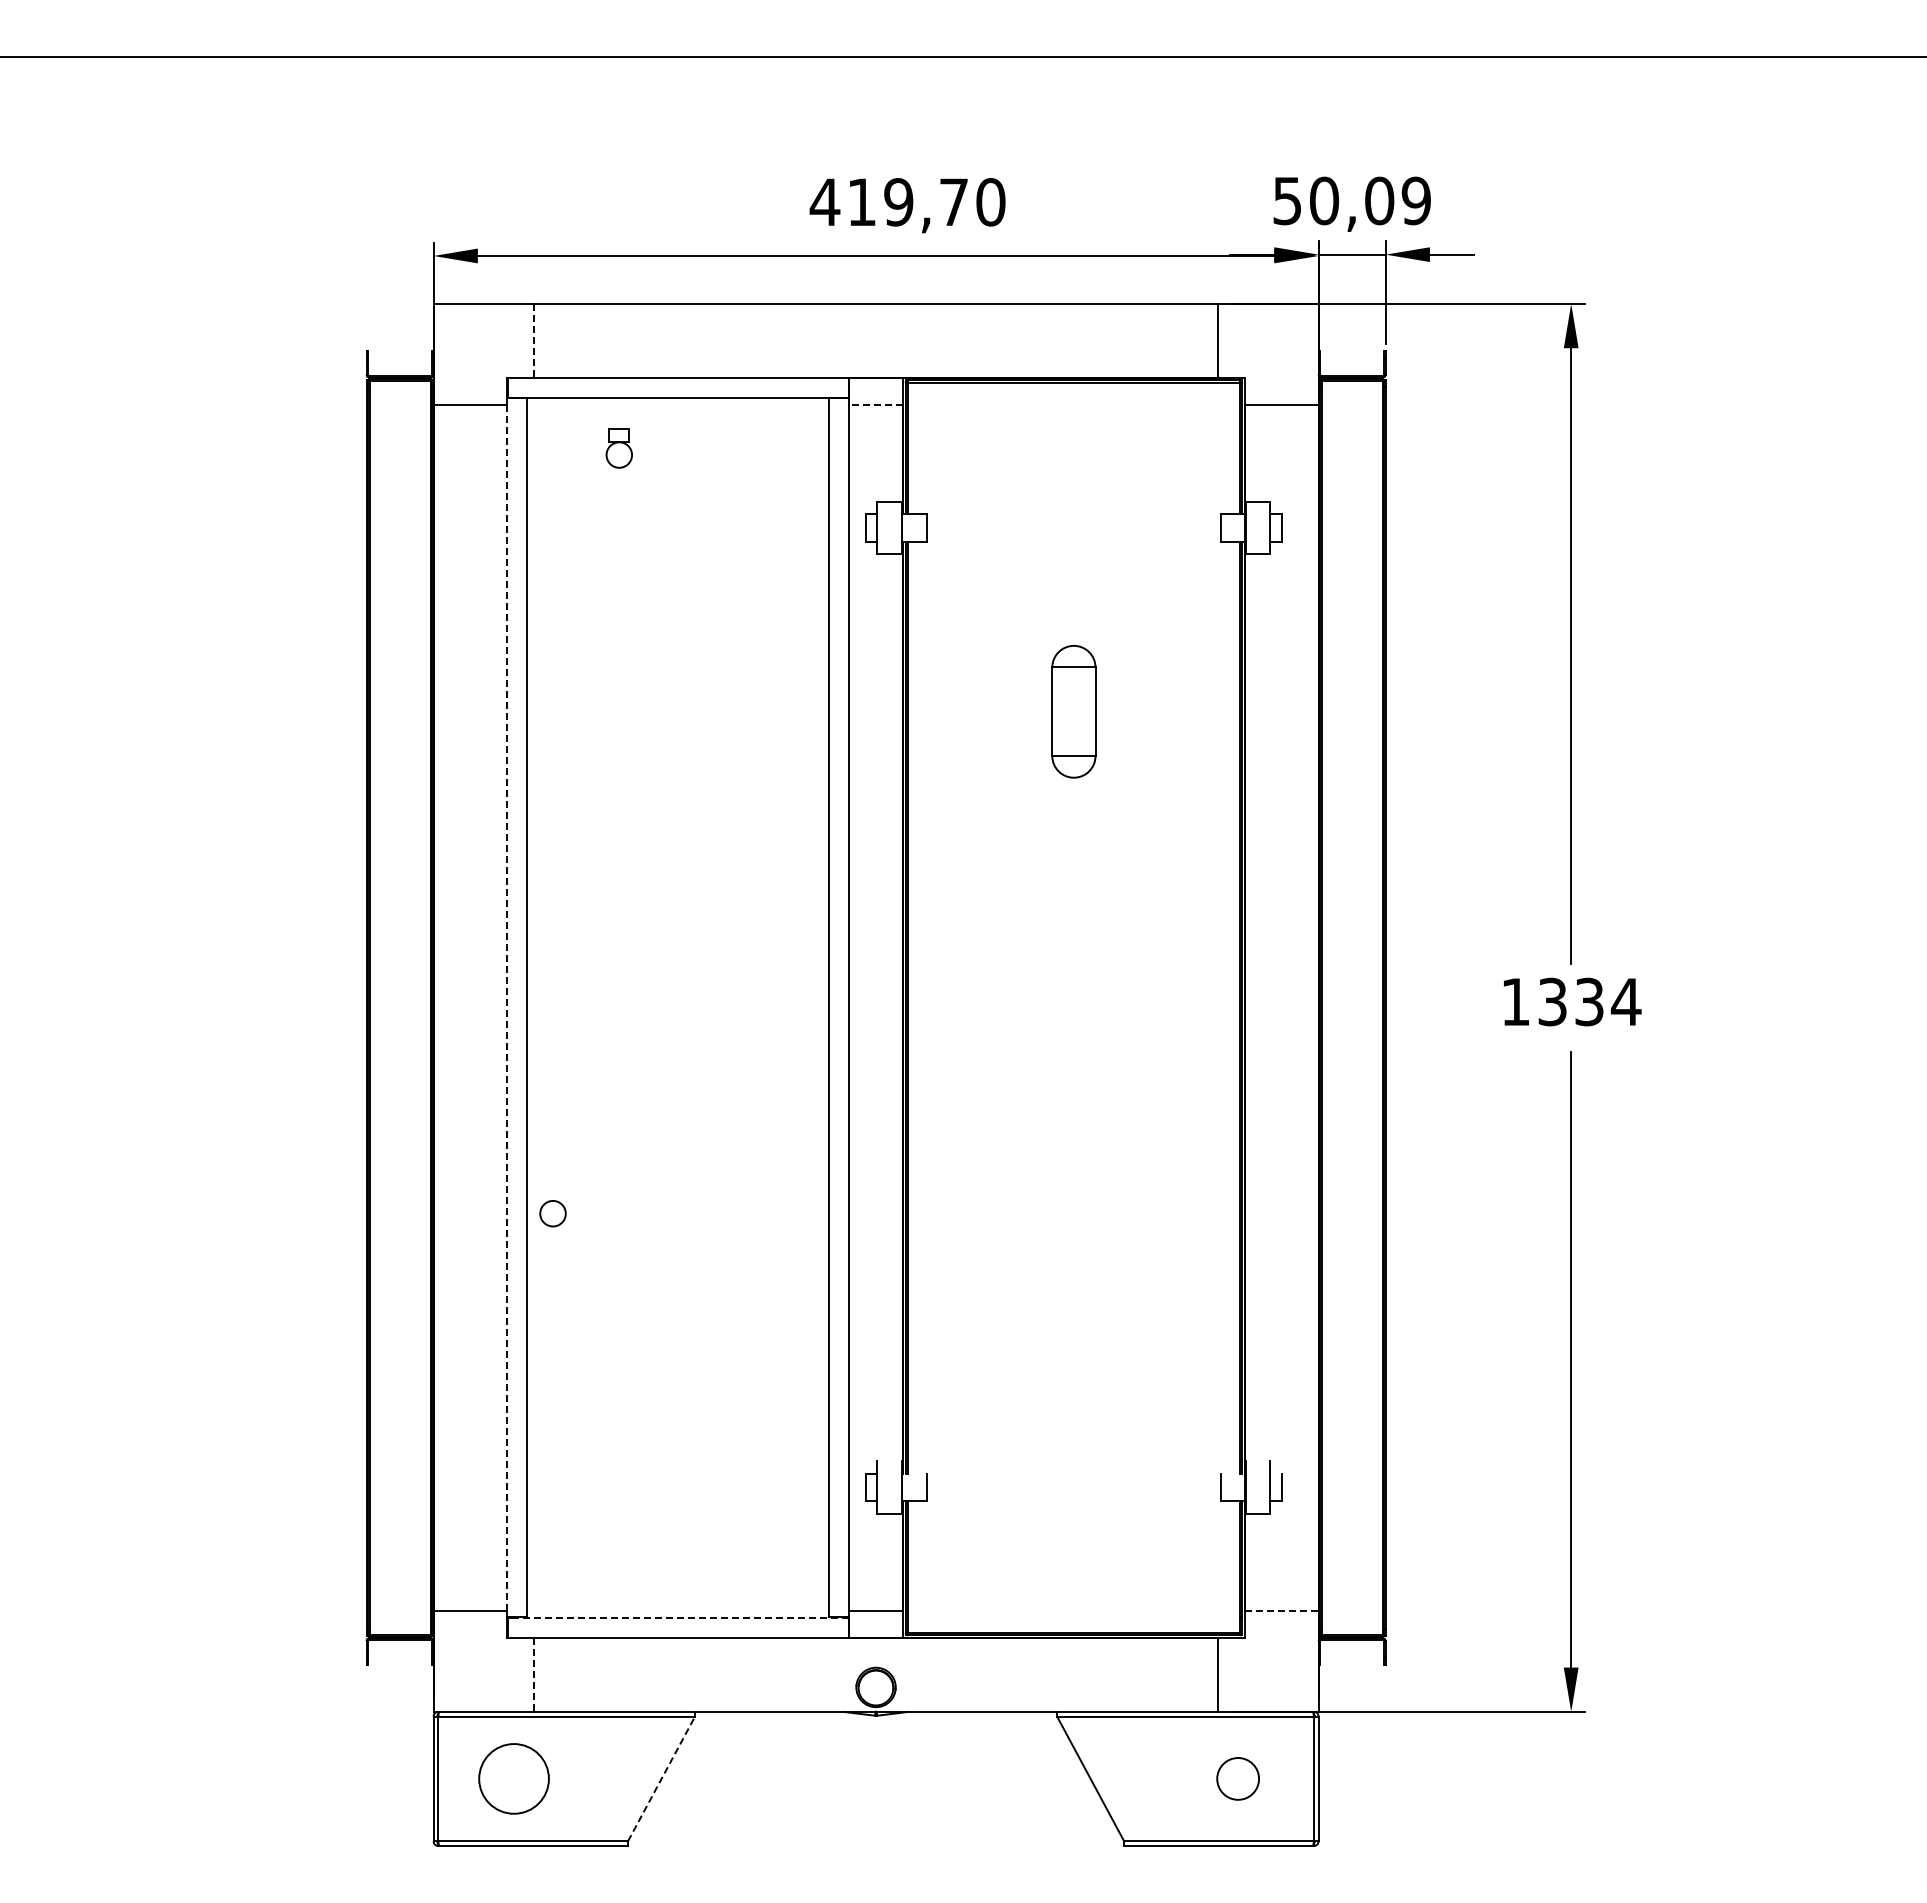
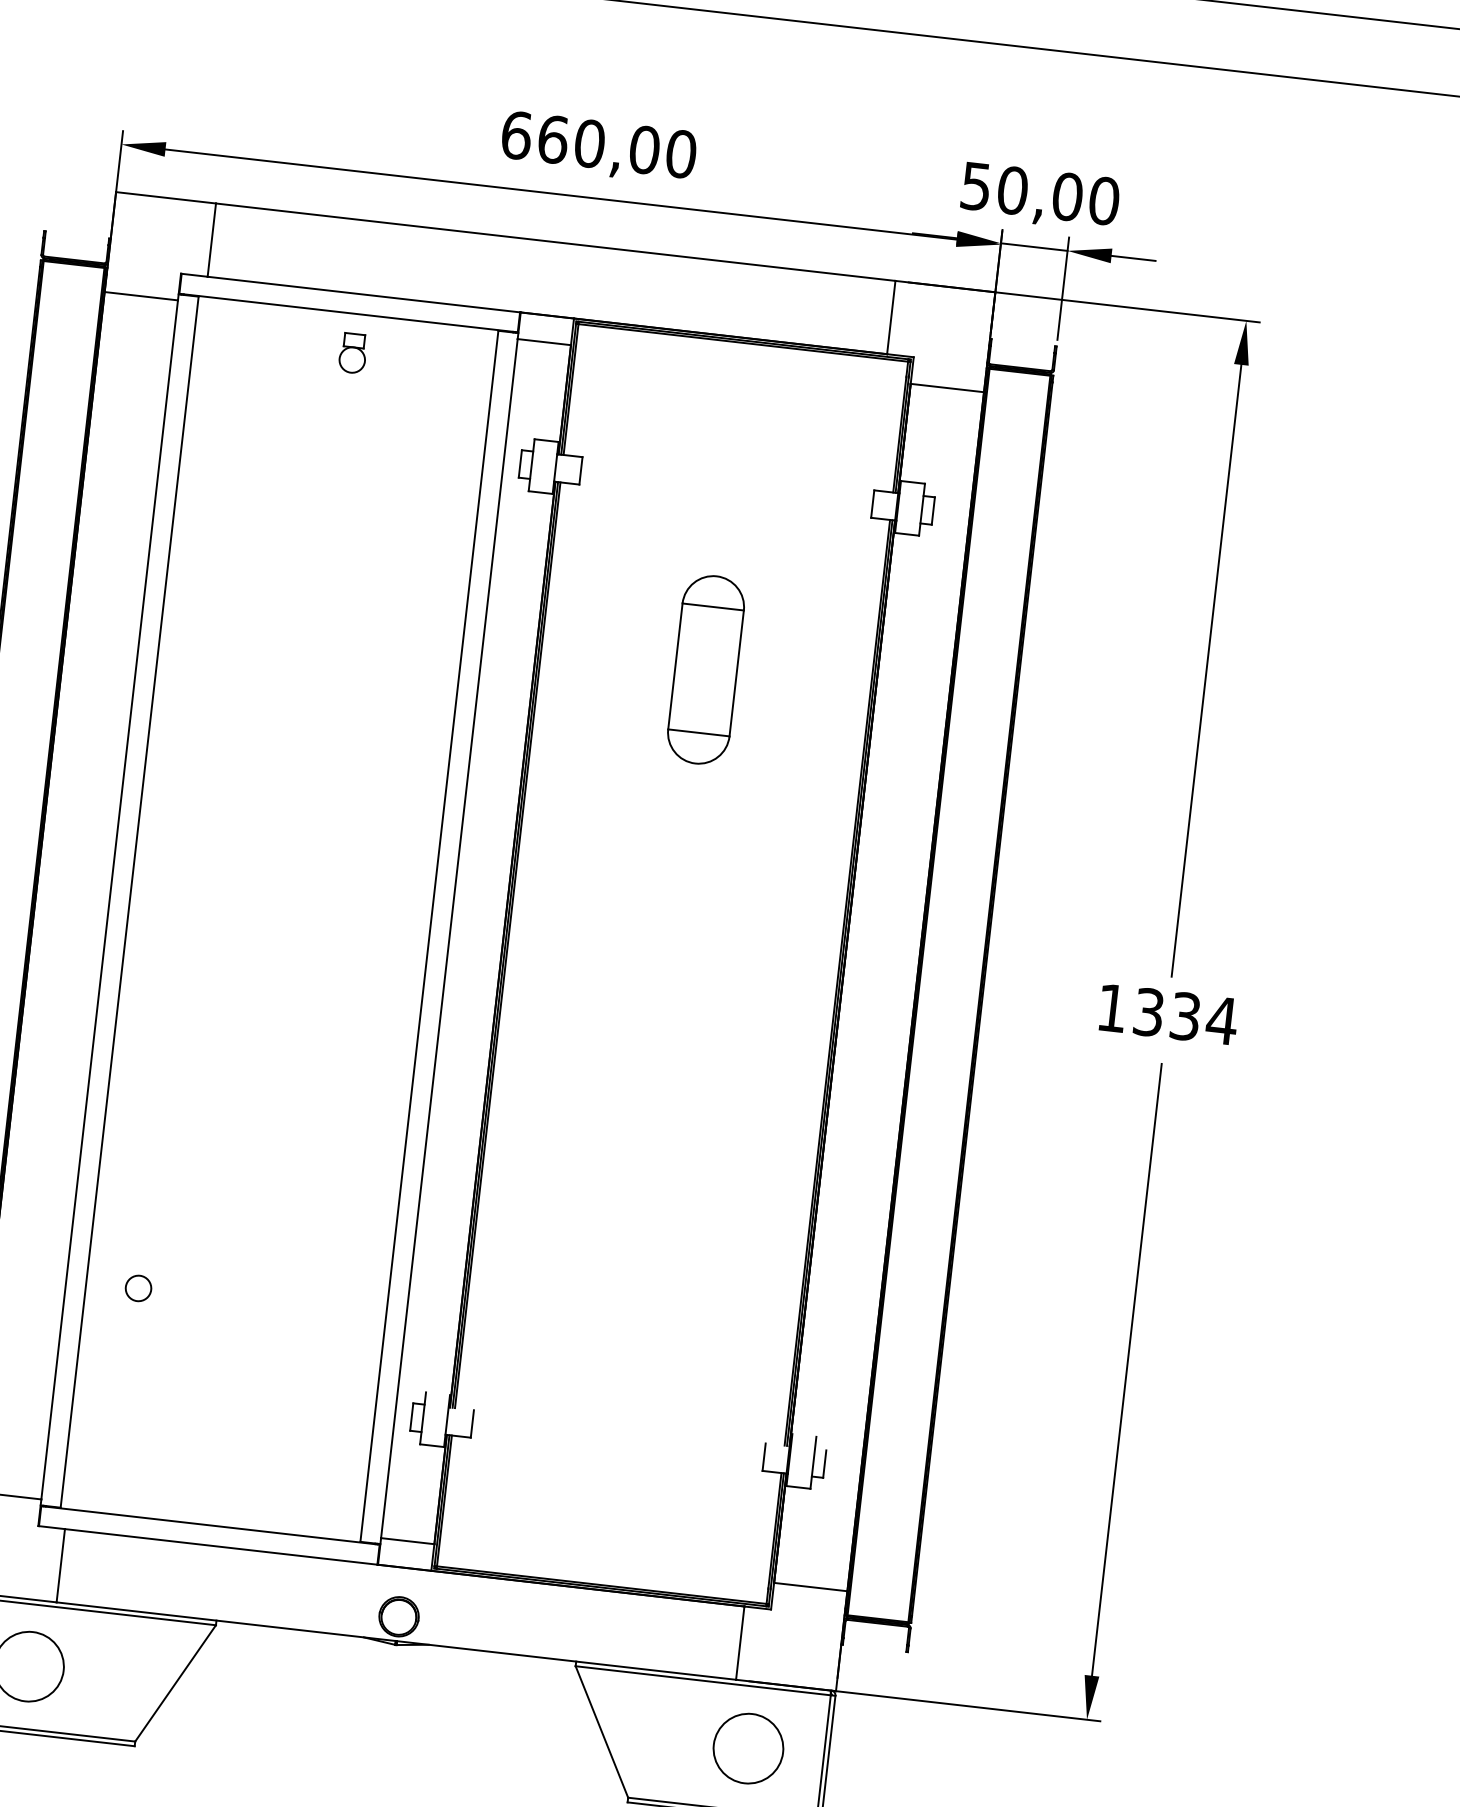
text: (1416, 200) -> (1104, 200), 50,09 -> 50,00
text: (888, 202) -> (579, 142), 419,70 -> 660,00
line: (534, 340) -> (212, 239), dashed -> solid
line: (876, 404) -> (544, 342), dashed -> solid
part: (618, 448) -> (352, 353), moved
part: (1073, 711) -> (705, 669), size x1.43
line: (507, 1007) -> (109, 899), dashed -> solid
circle: (552, 1213) -> (138, 1288), moved
line: (1281, 1611) -> (810, 1587), dashed -> solid
line: (677, 1618) -> (209, 1525), dashed -> solid
line: (534, 1675) -> (61, 1566), dashed -> solid
line: (661, 1778) -> (175, 1682), dashed -> solid
circle: (1238, 1778) -> (748, 1748), size x1.67

